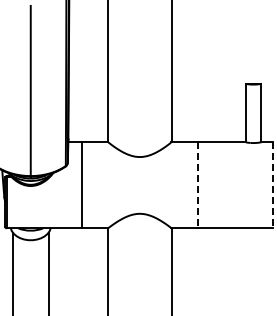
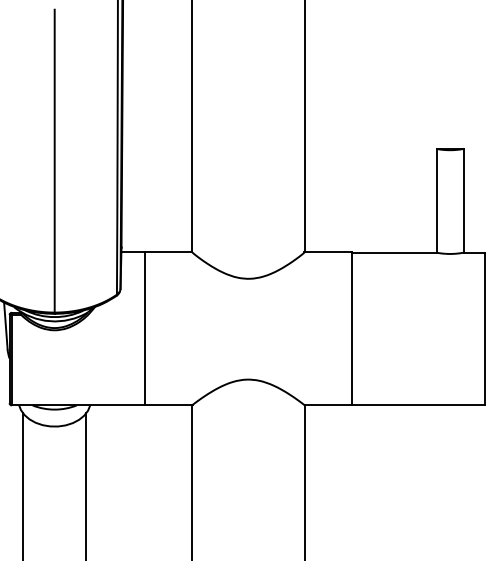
line: (198, 185) -> (352, 329), dashed -> solid
line: (272, 185) -> (483, 329), dashed -> solid

